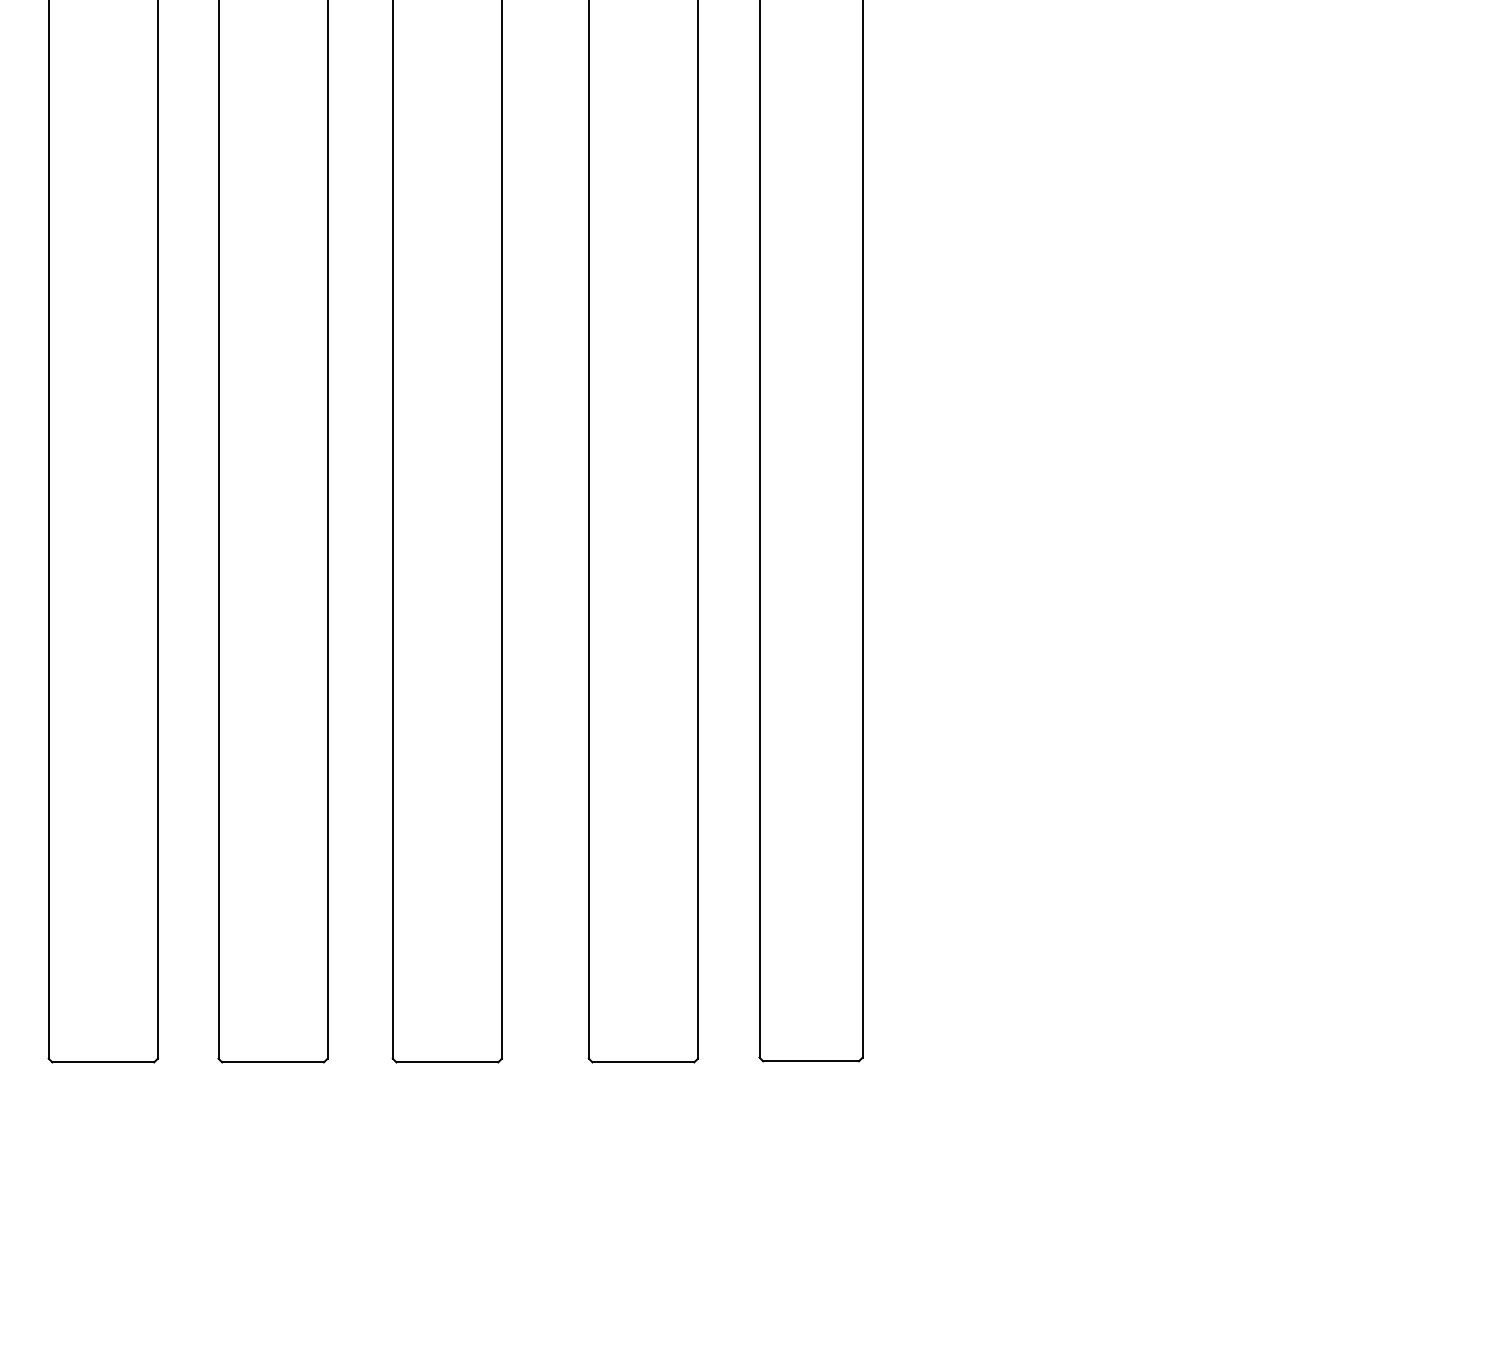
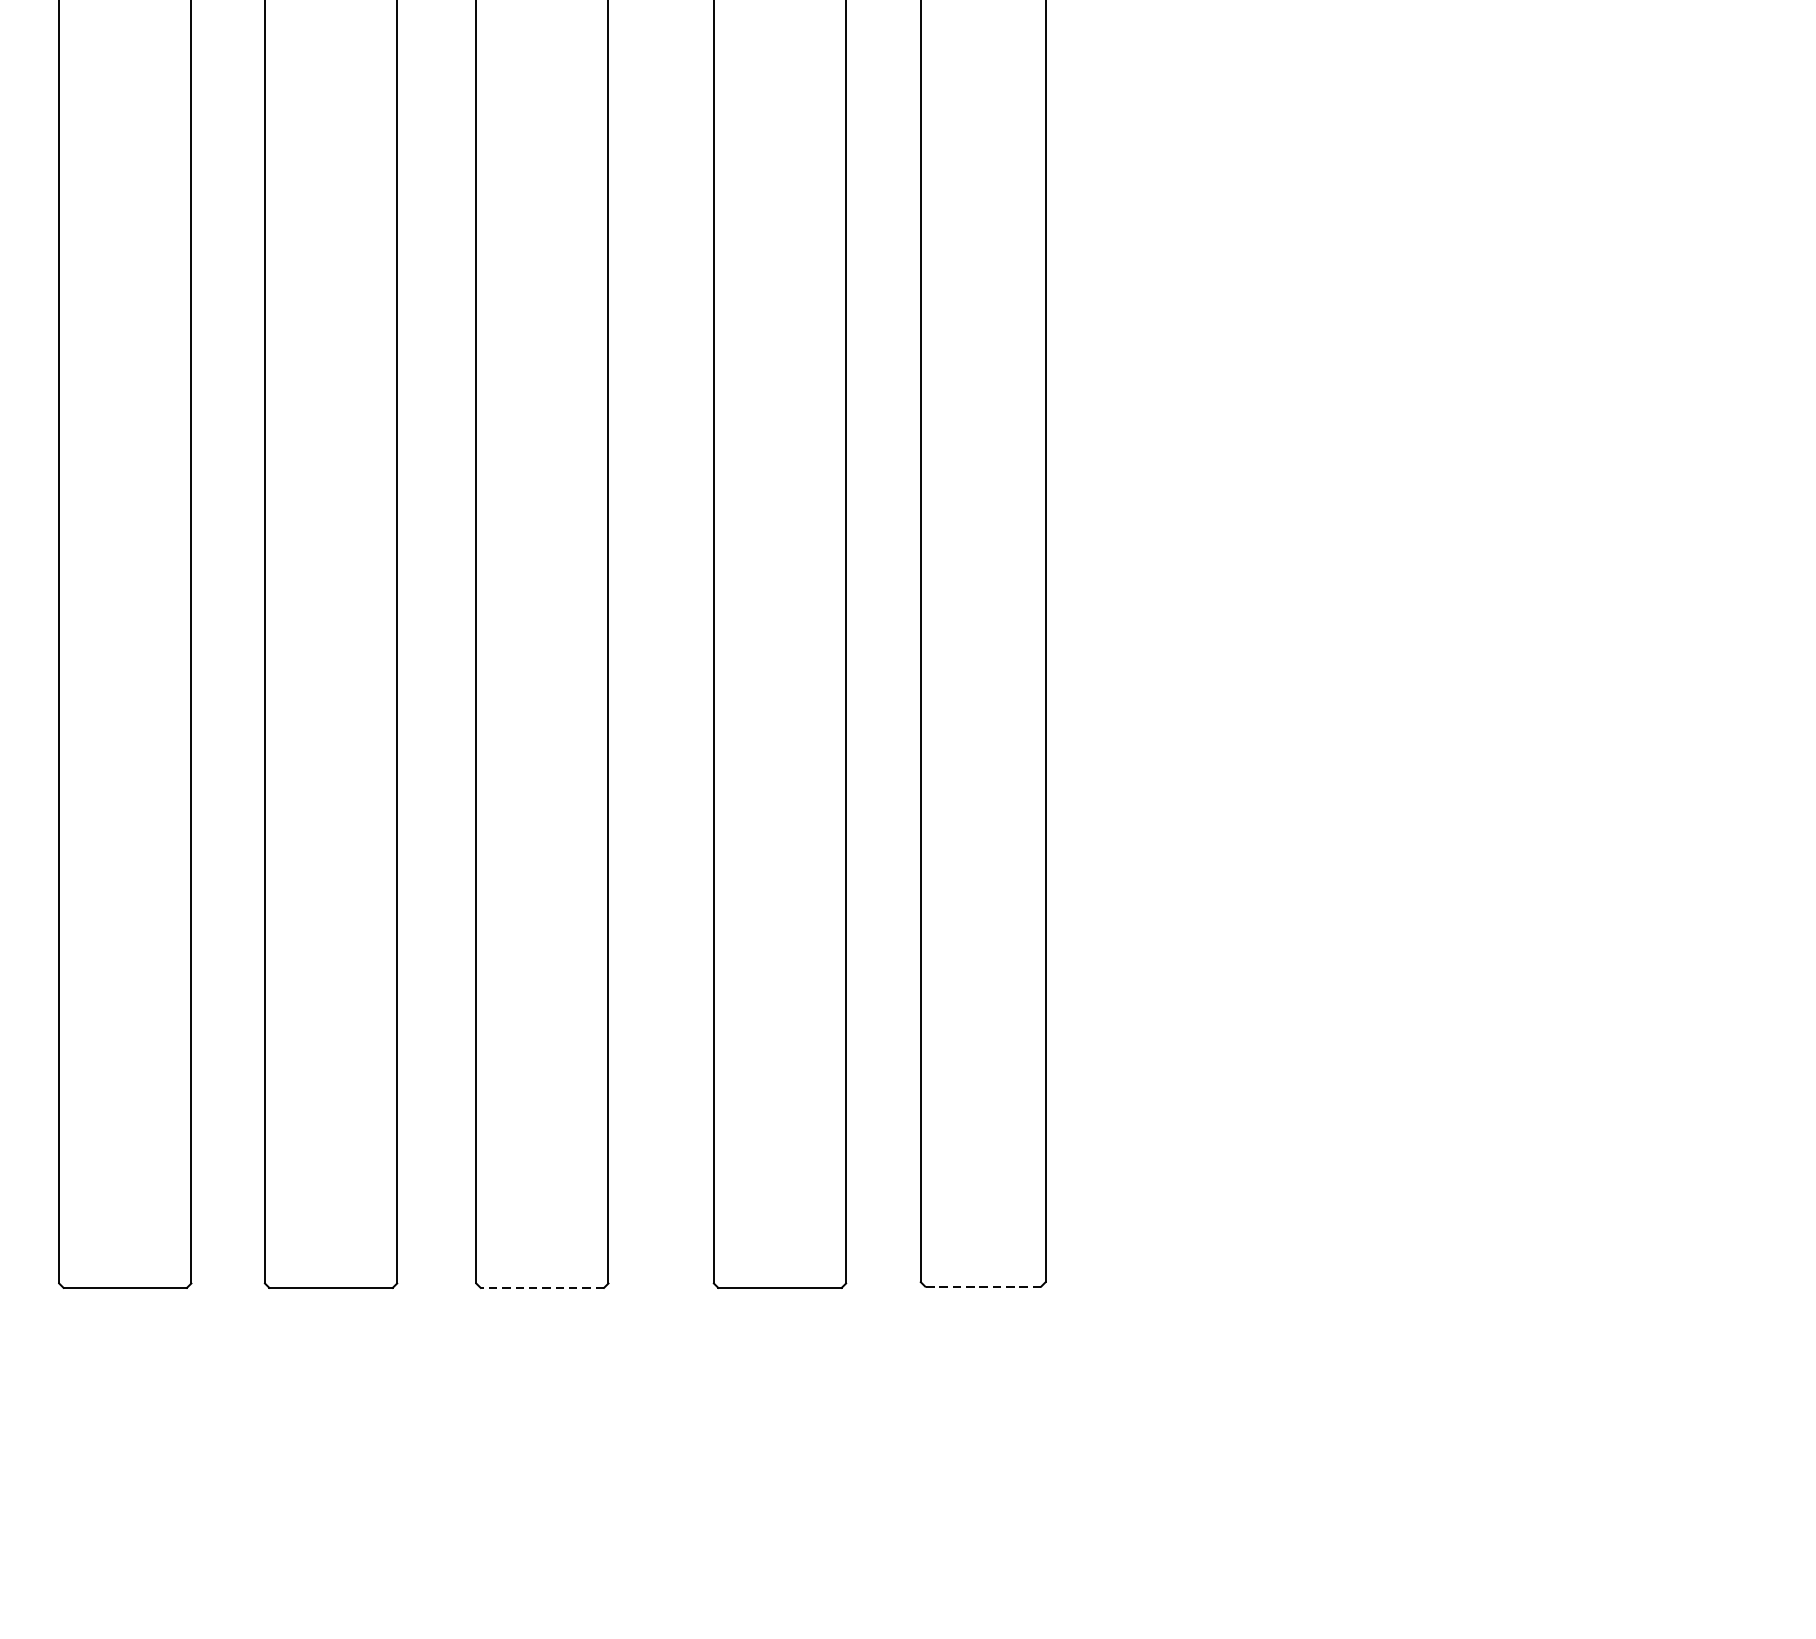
line: (811, 1061) -> (983, 1286), solid -> dashed
line: (447, 1062) -> (542, 1288), solid -> dashed

